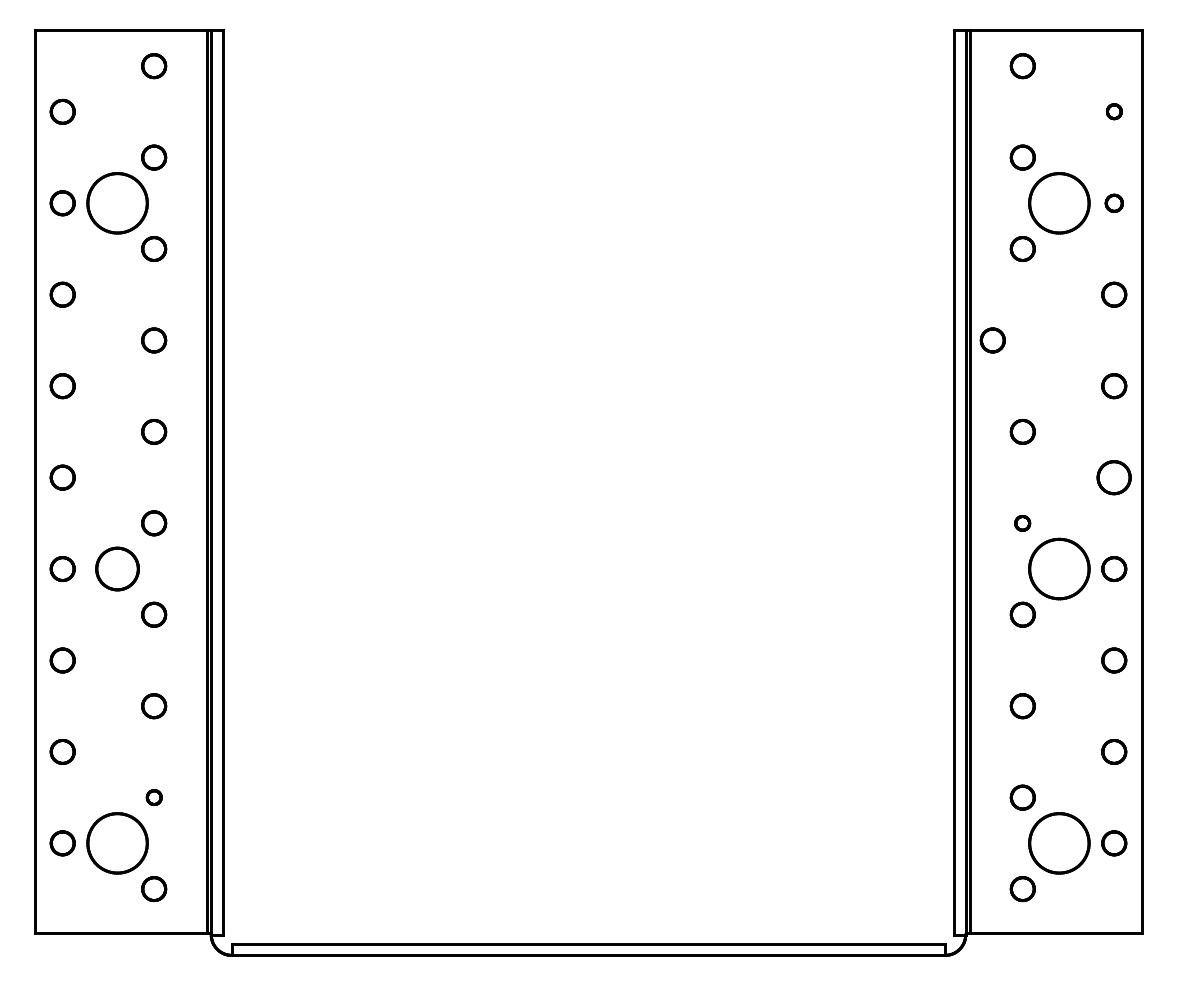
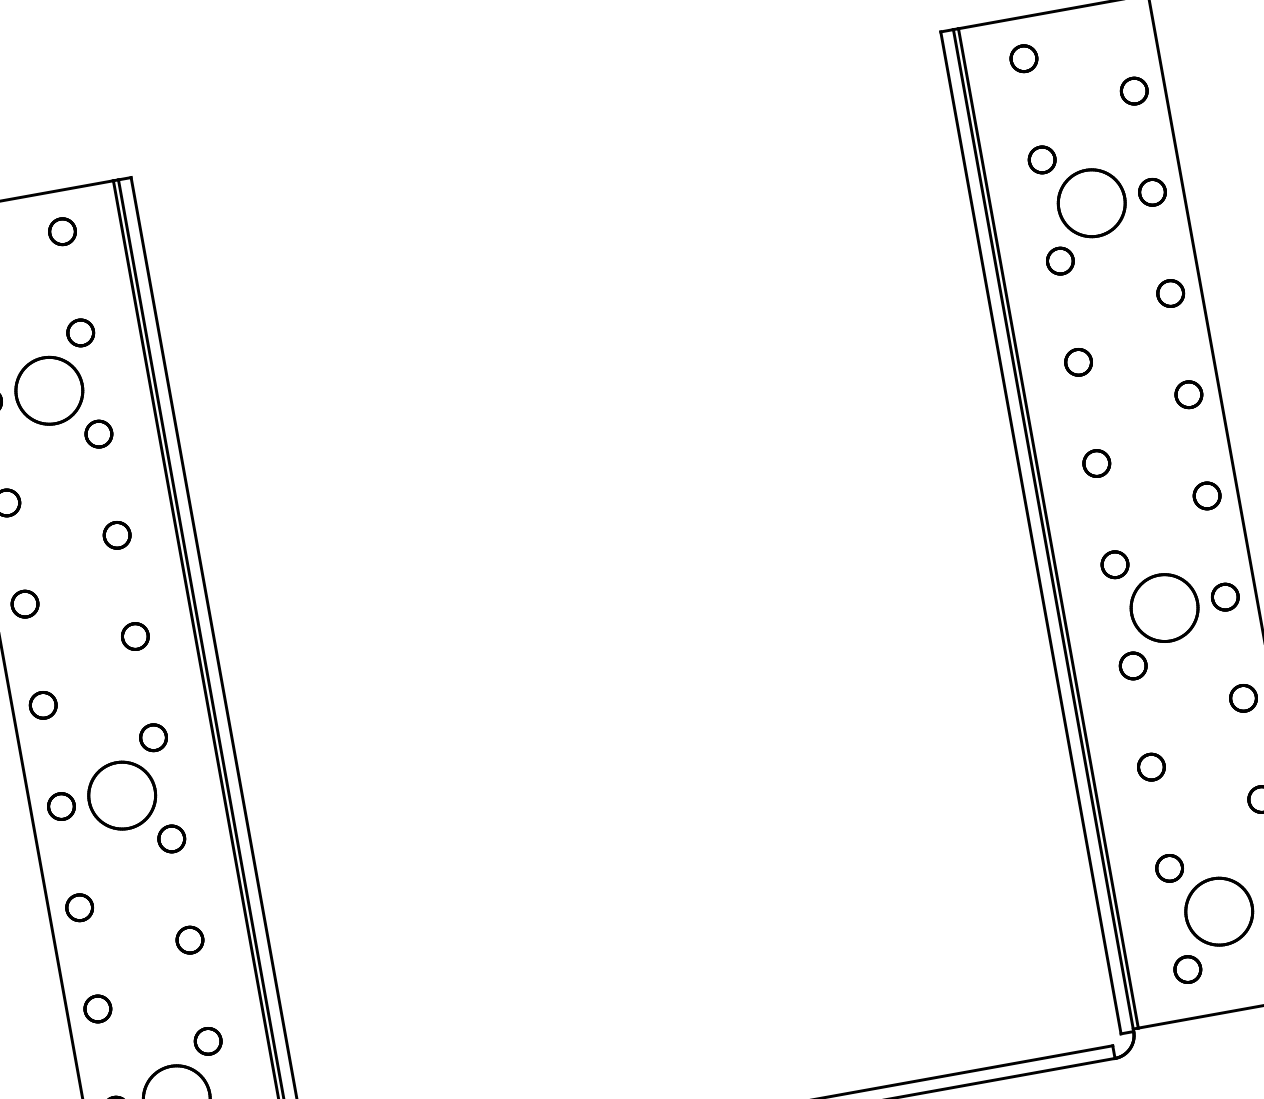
part: (1114, 111) -> (1134, 90), size x1.67
part: (1114, 203) -> (1152, 192), size x1.43
part: (992, 340) -> (1078, 362), moved
part: (1114, 477) -> (1207, 495), size x0.71
part: (1022, 523) -> (1114, 564), size x1.67
part: (117, 568) -> (121, 795), size x1.43
part: (154, 797) -> (208, 1041), size x1.67

